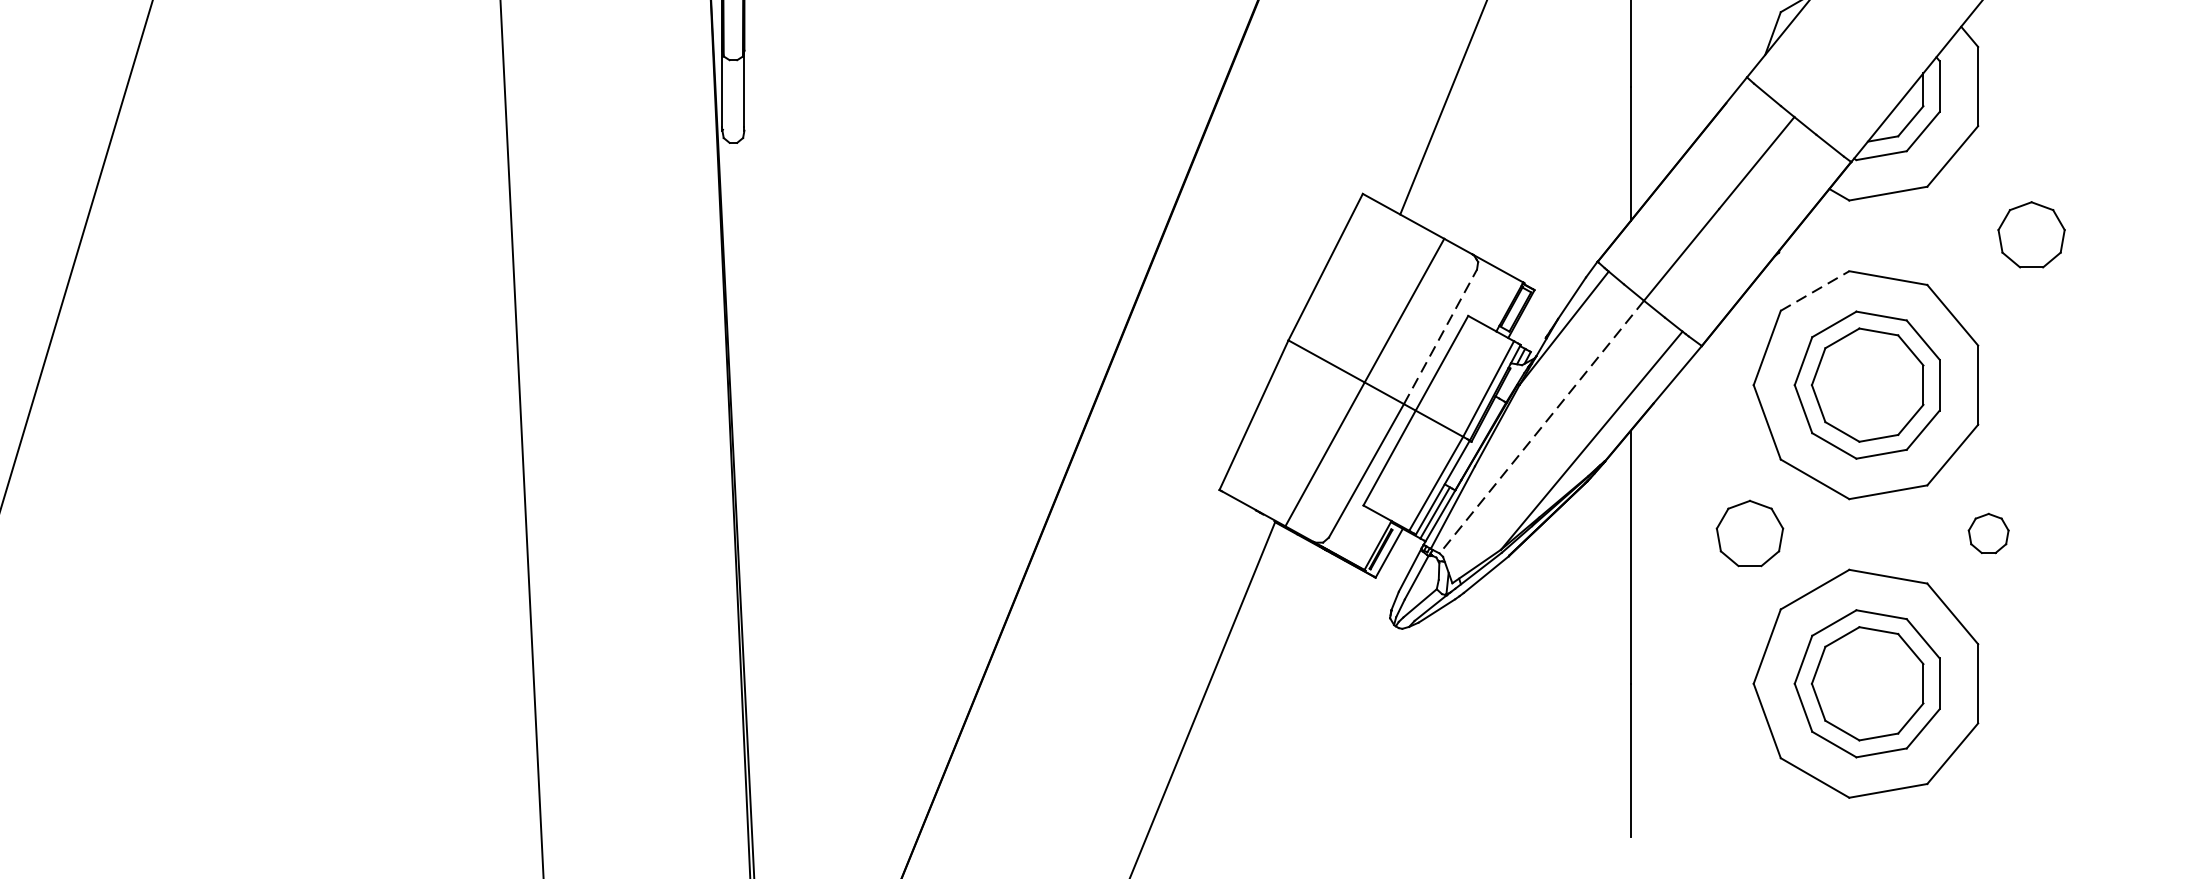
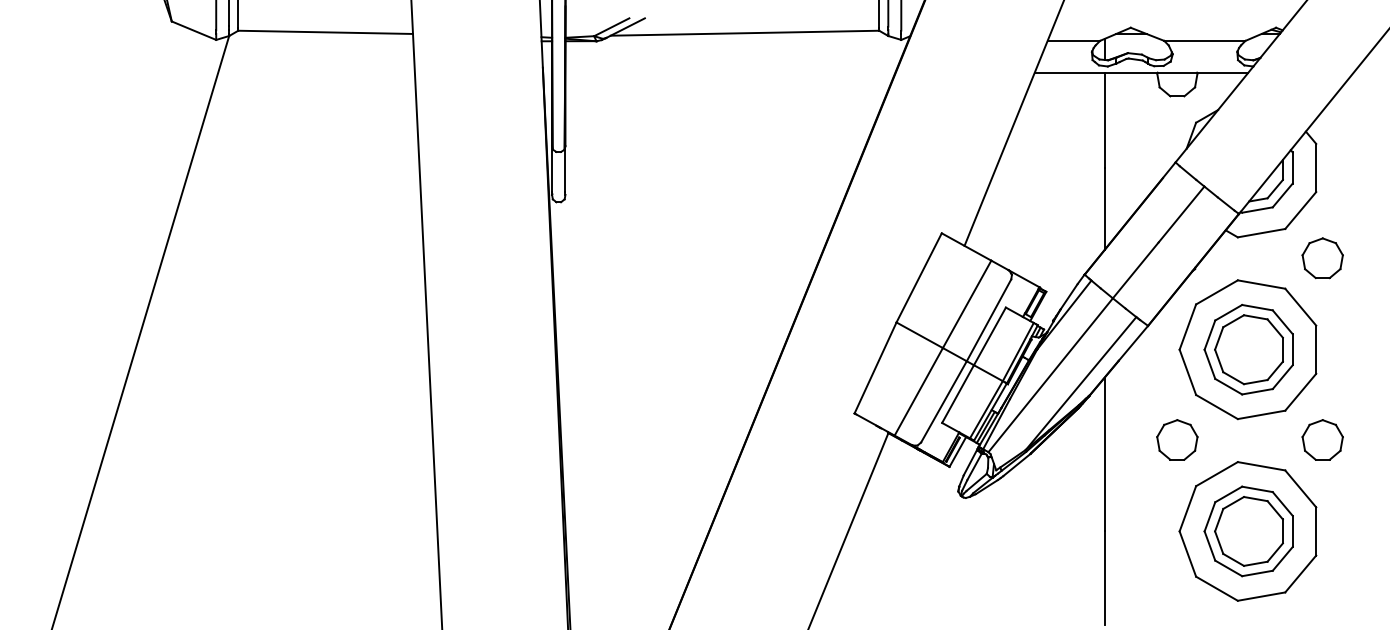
part: (2031, 235) -> (1322, 258), moved
line: (1815, 291) -> (1217, 292), dashed -> solid
line: (1441, 337) -> (989, 320), dashed -> solid
line: (1541, 427) -> (1050, 375), dashed -> solid
part: (1988, 532) -> (1322, 439), size x1.67

